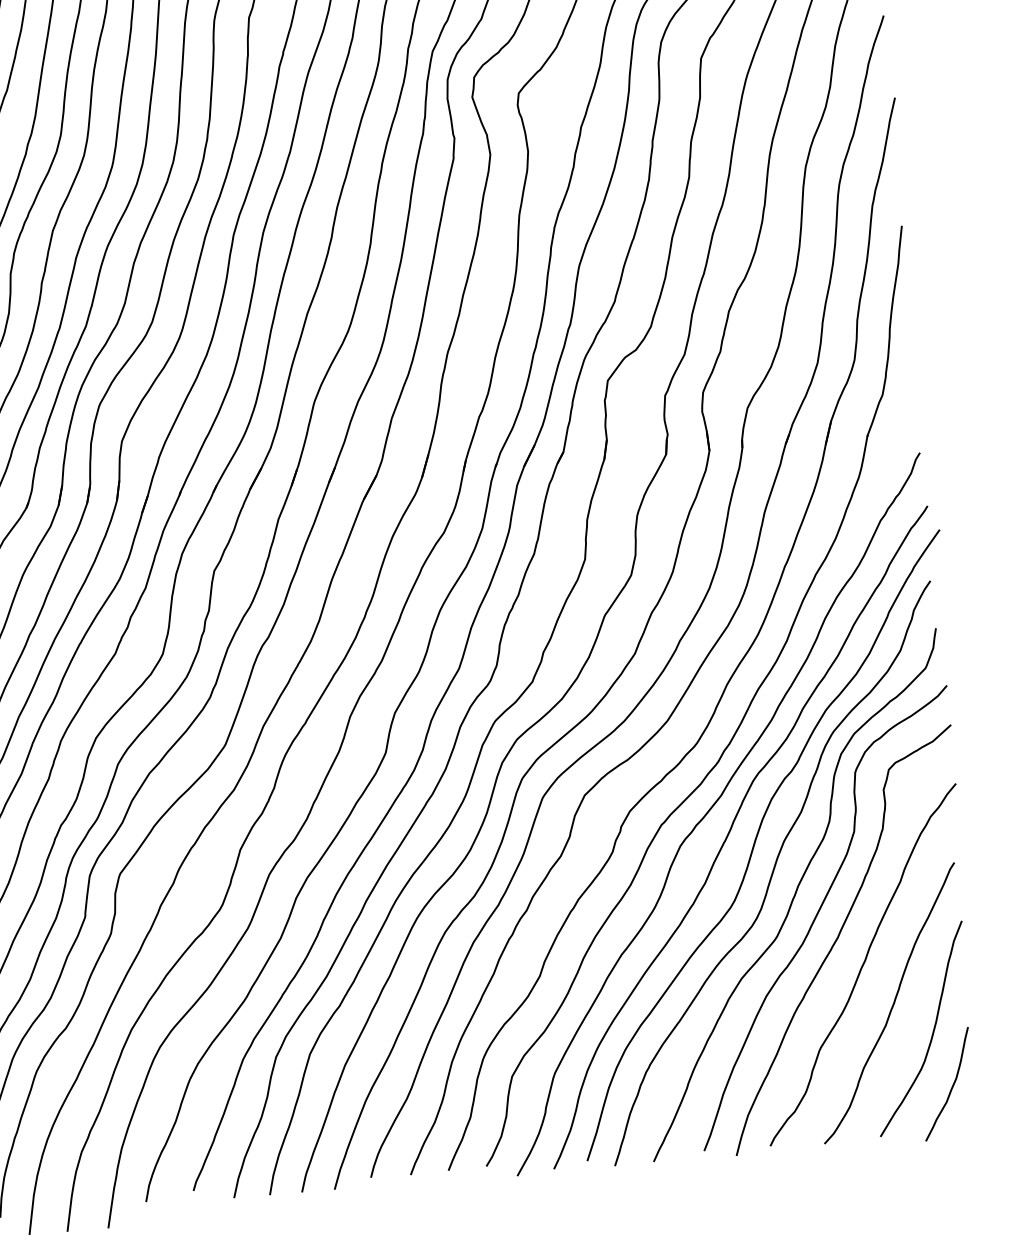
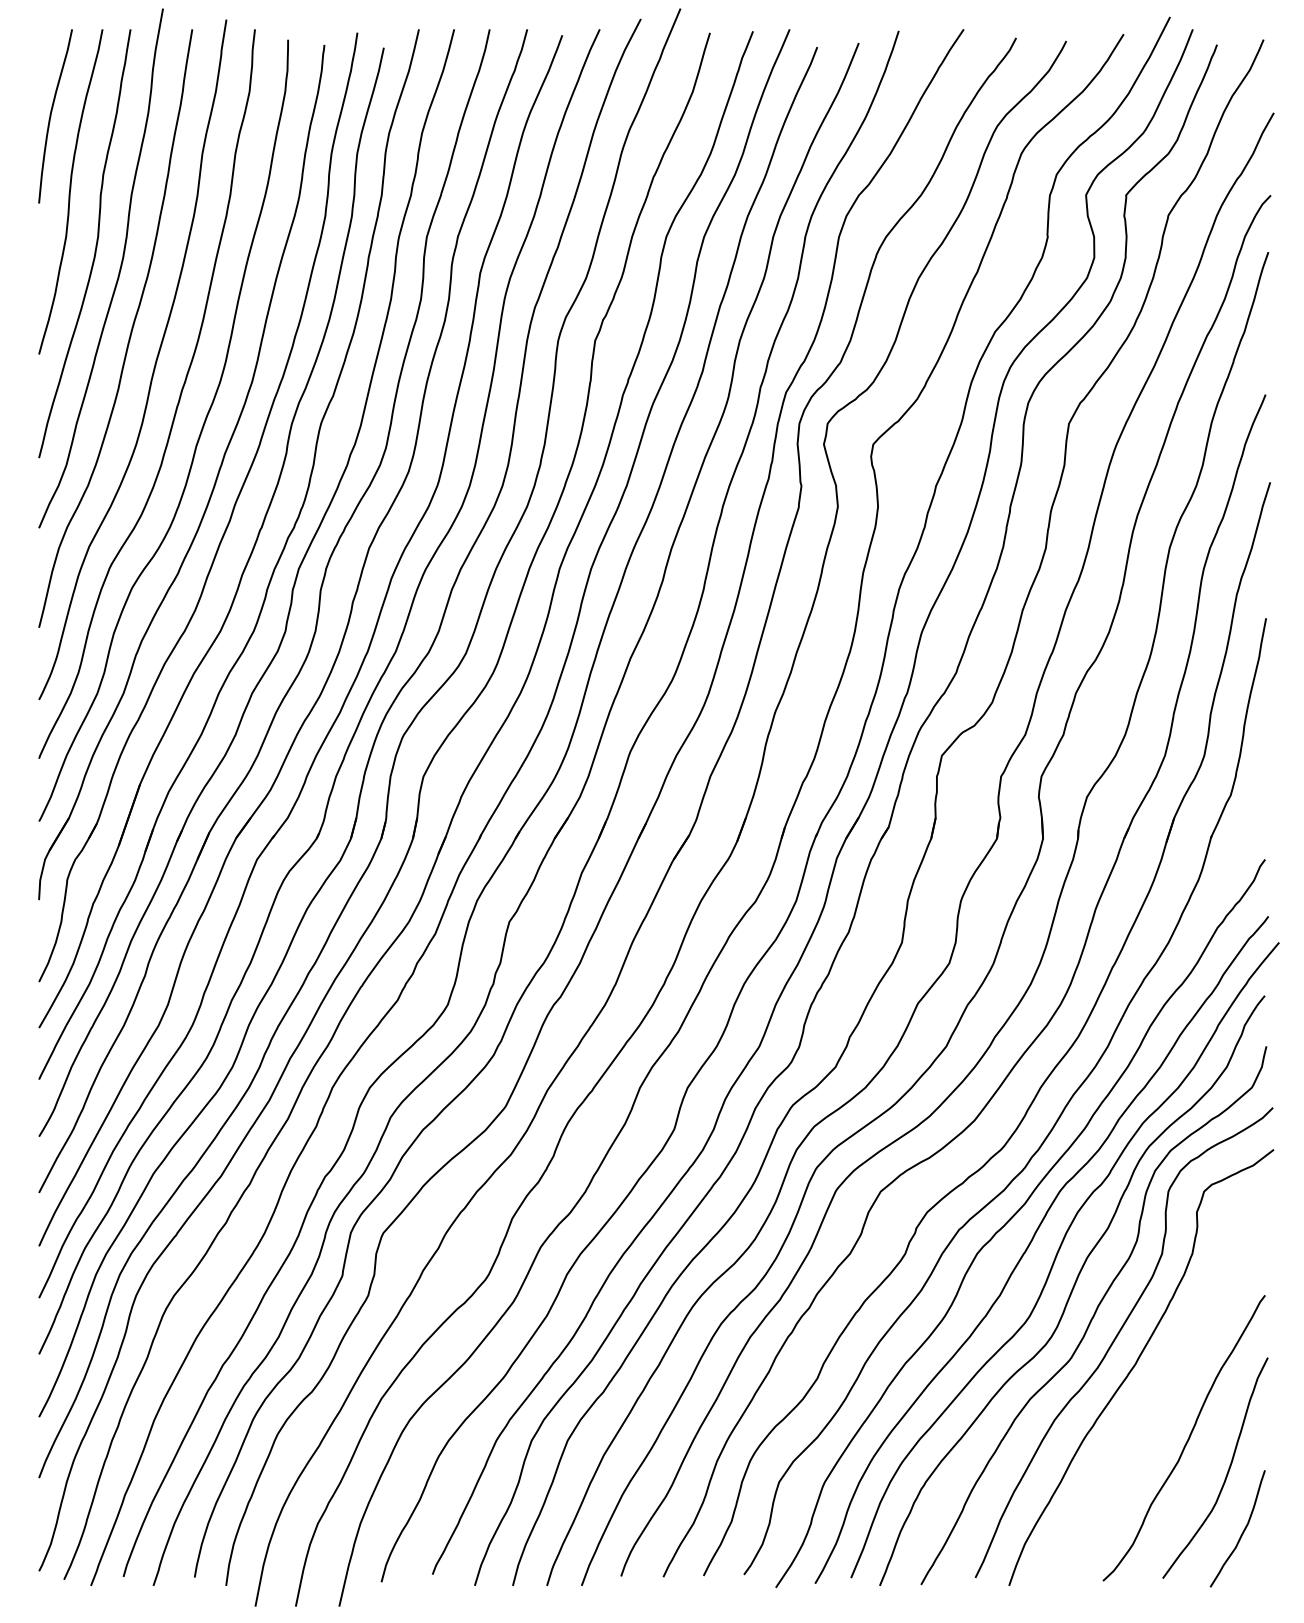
curve: (862, 964) -> (1159, 1394), removed

